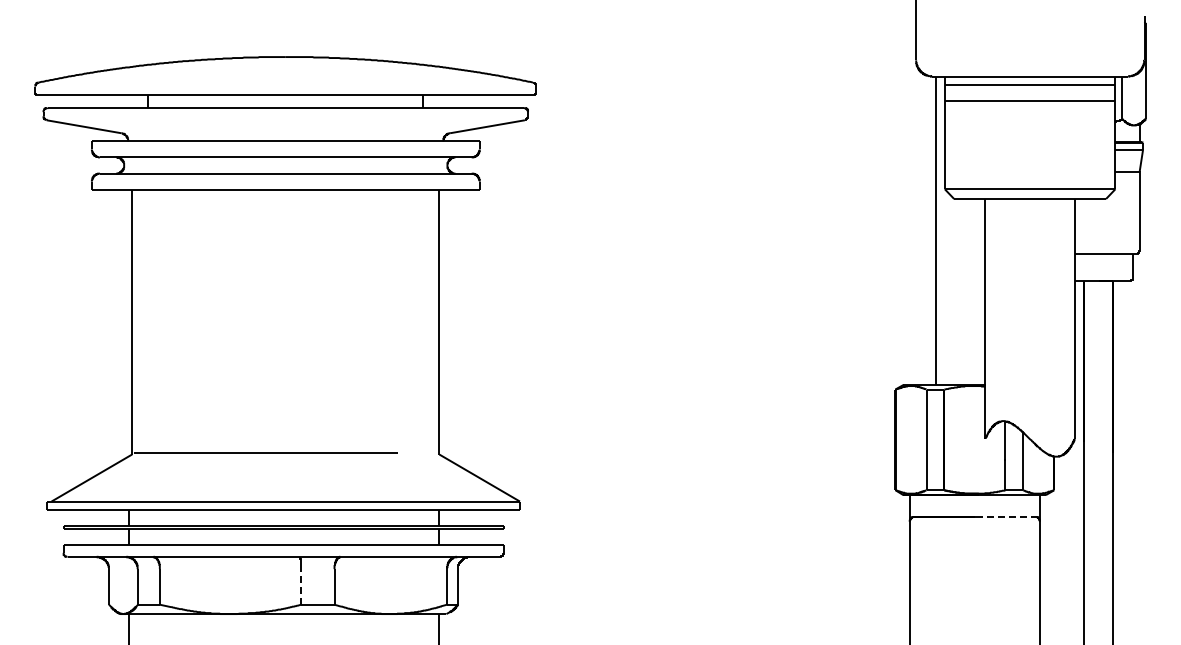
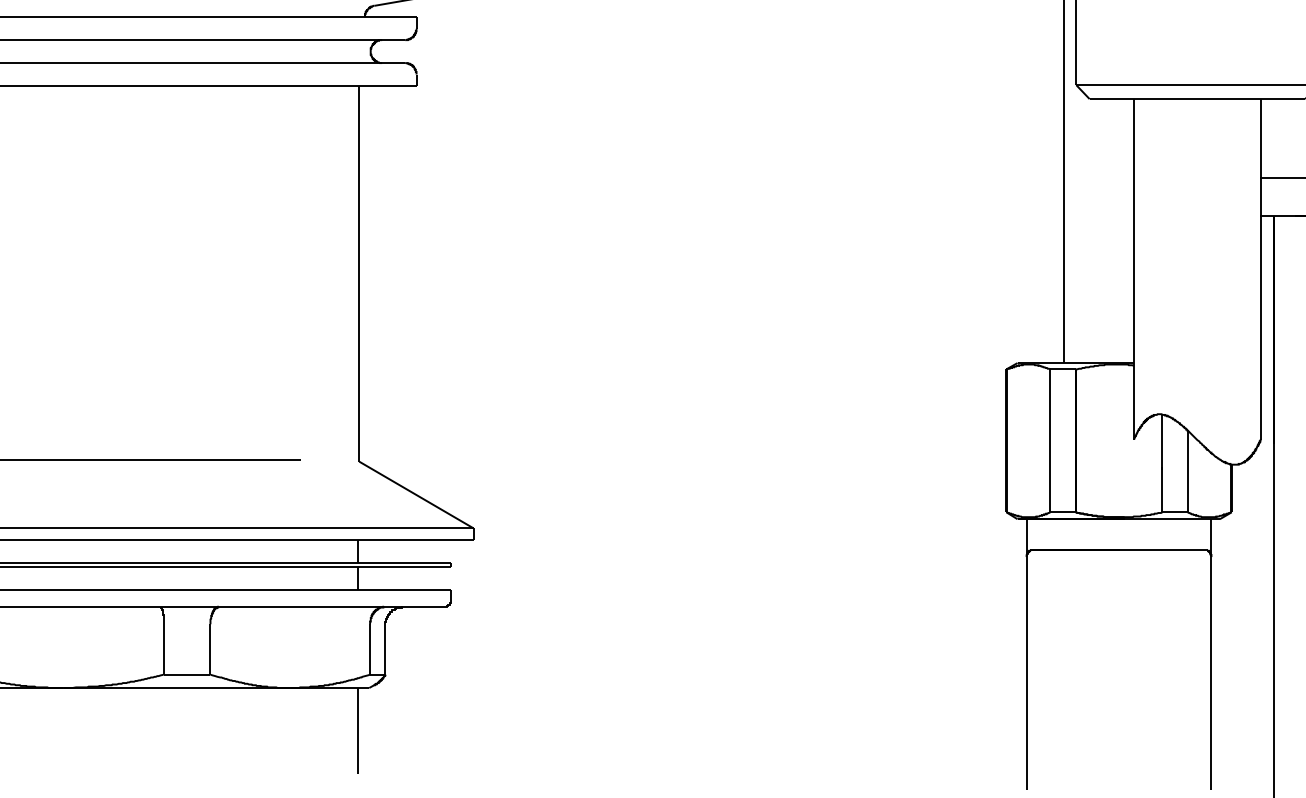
line: (1005, 516) -> (1162, 549), dashed -> solid
line: (301, 586) -> (163, 648), dashed -> solid

